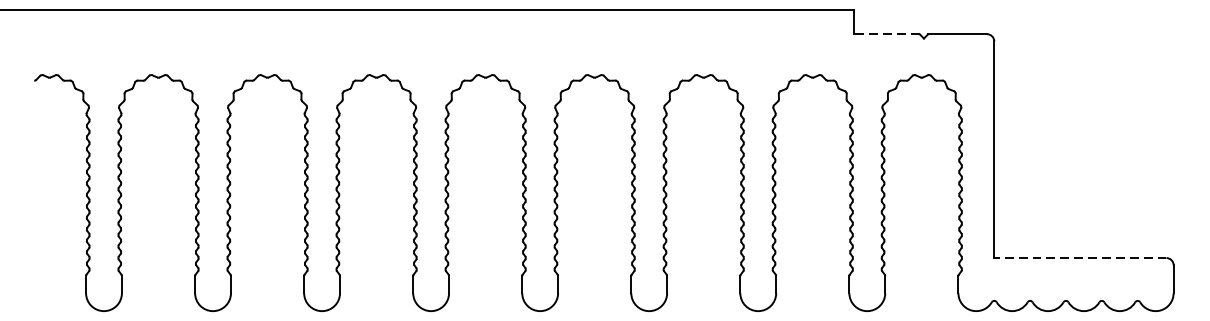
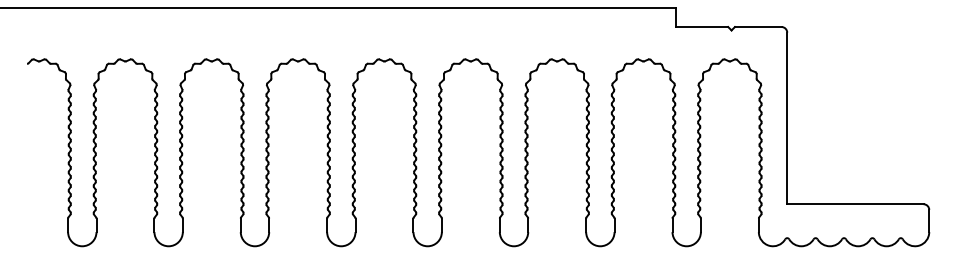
line: (885, 34) -> (701, 27), dashed -> solid
line: (1079, 258) -> (854, 204), dashed -> solid

